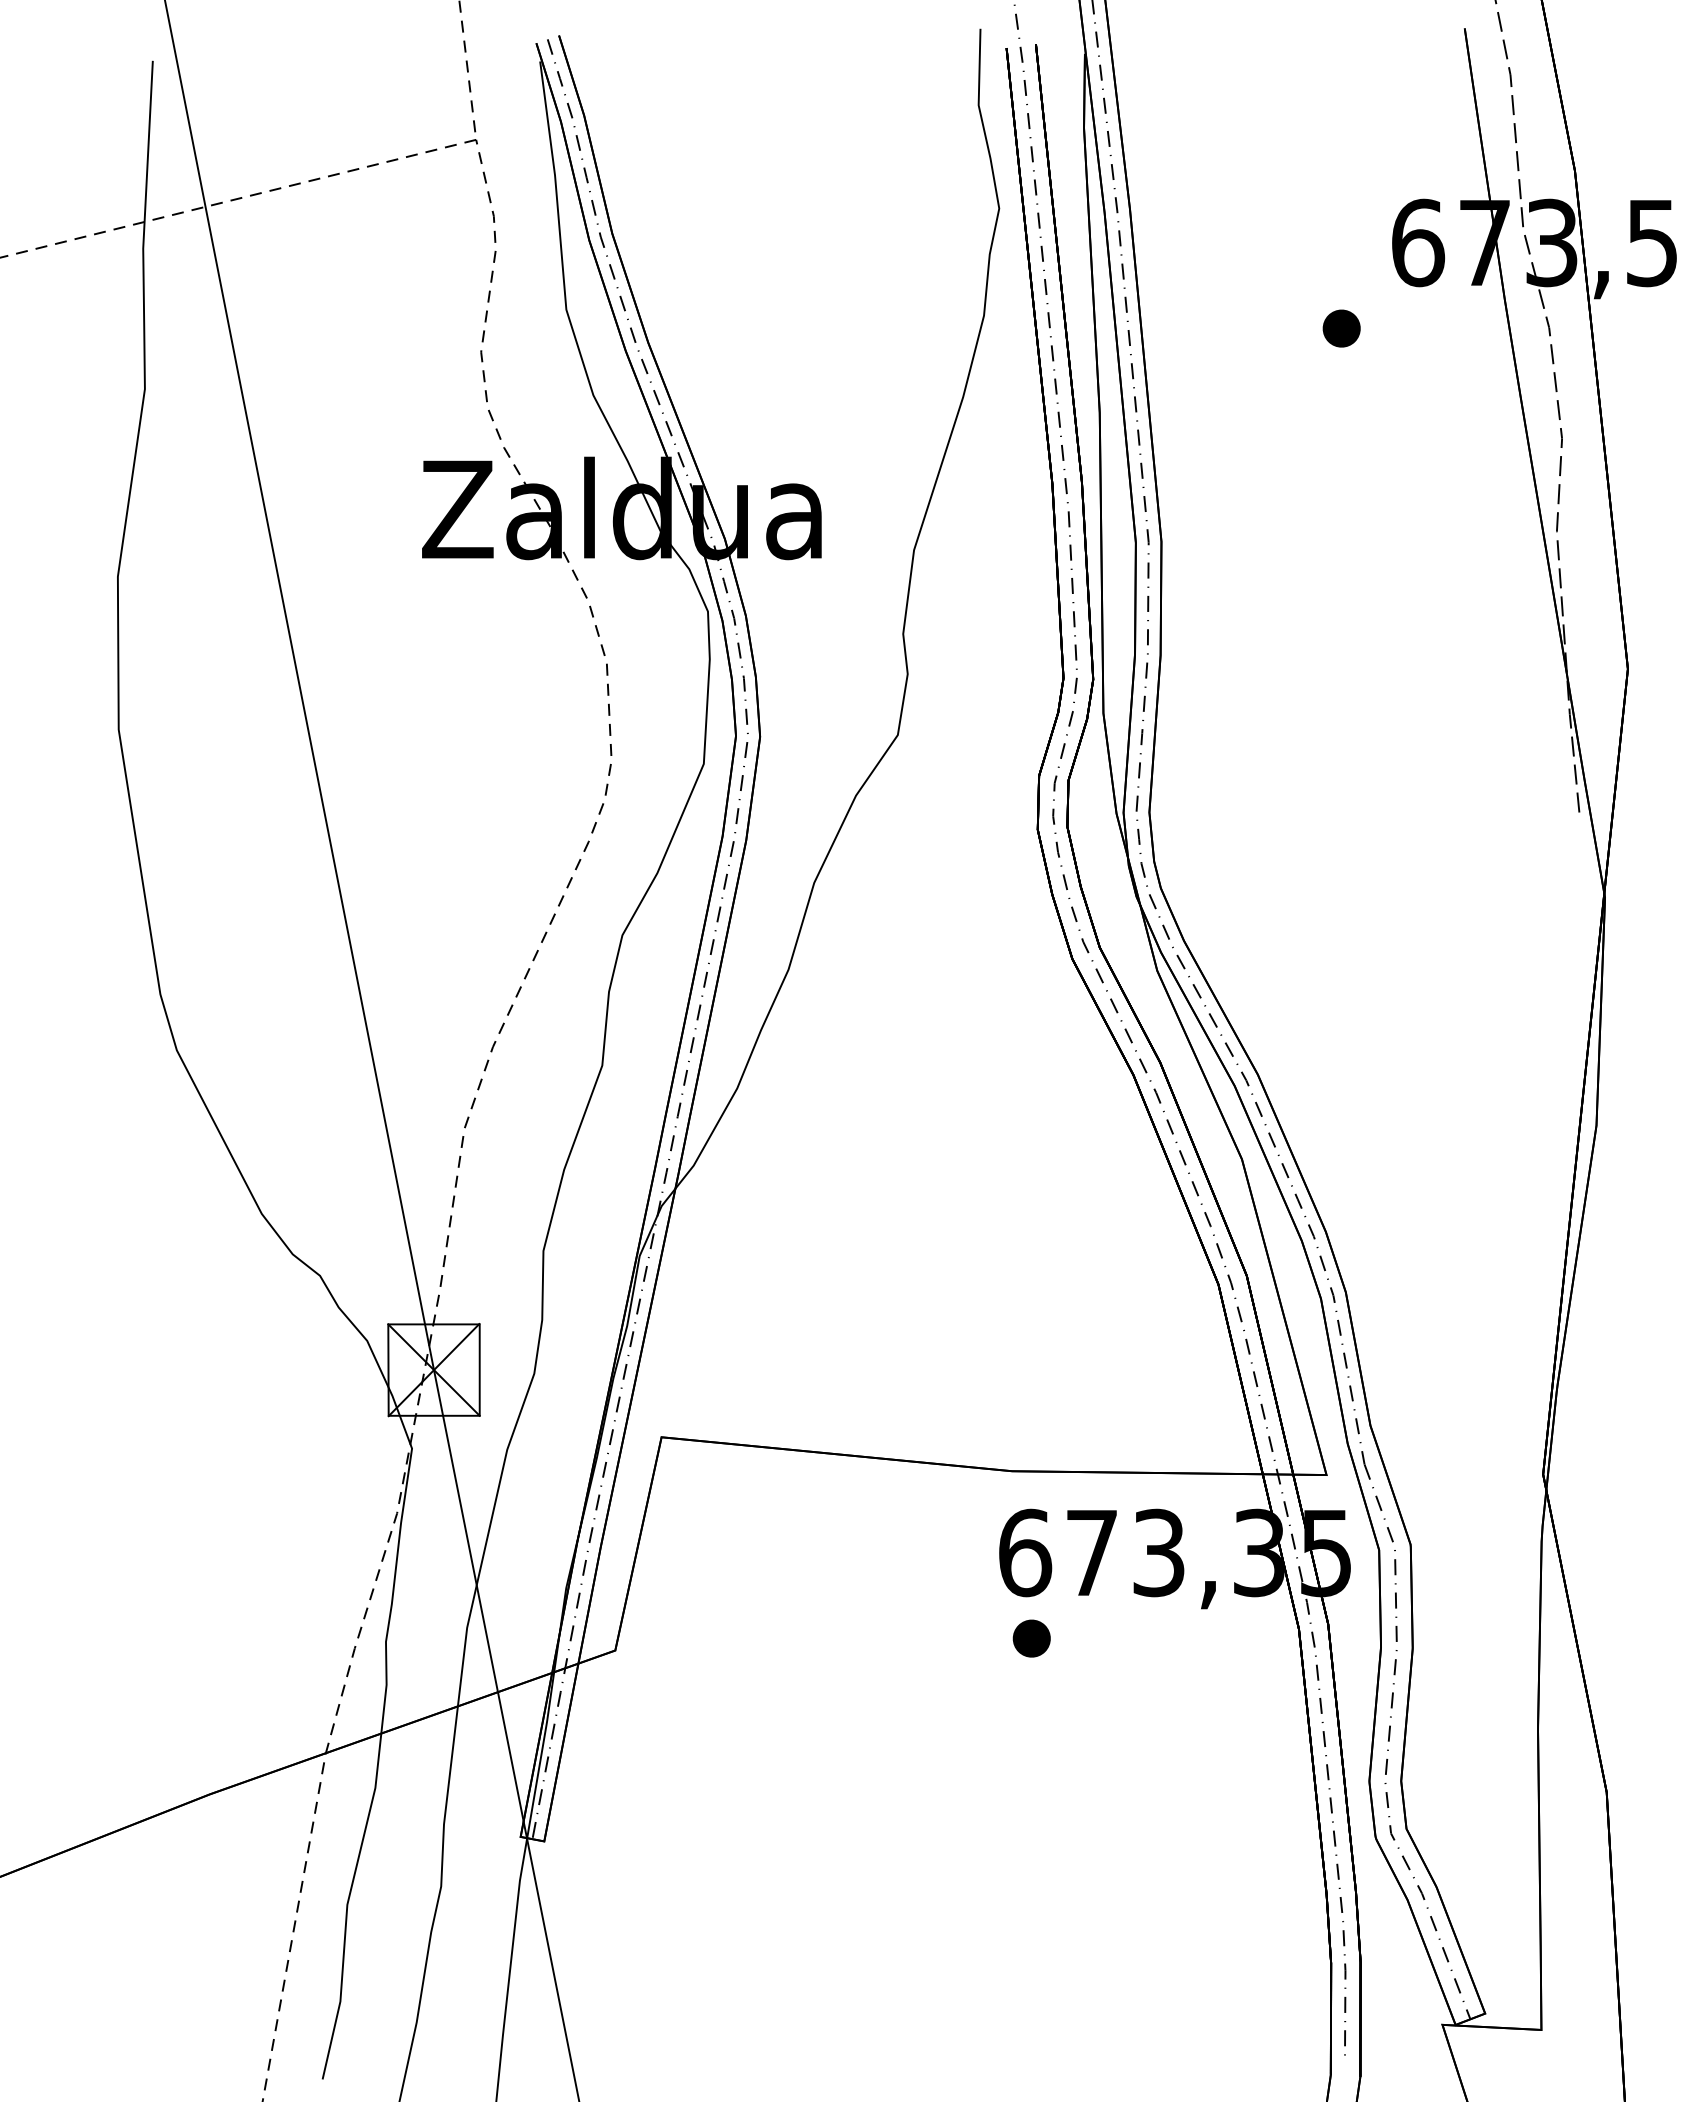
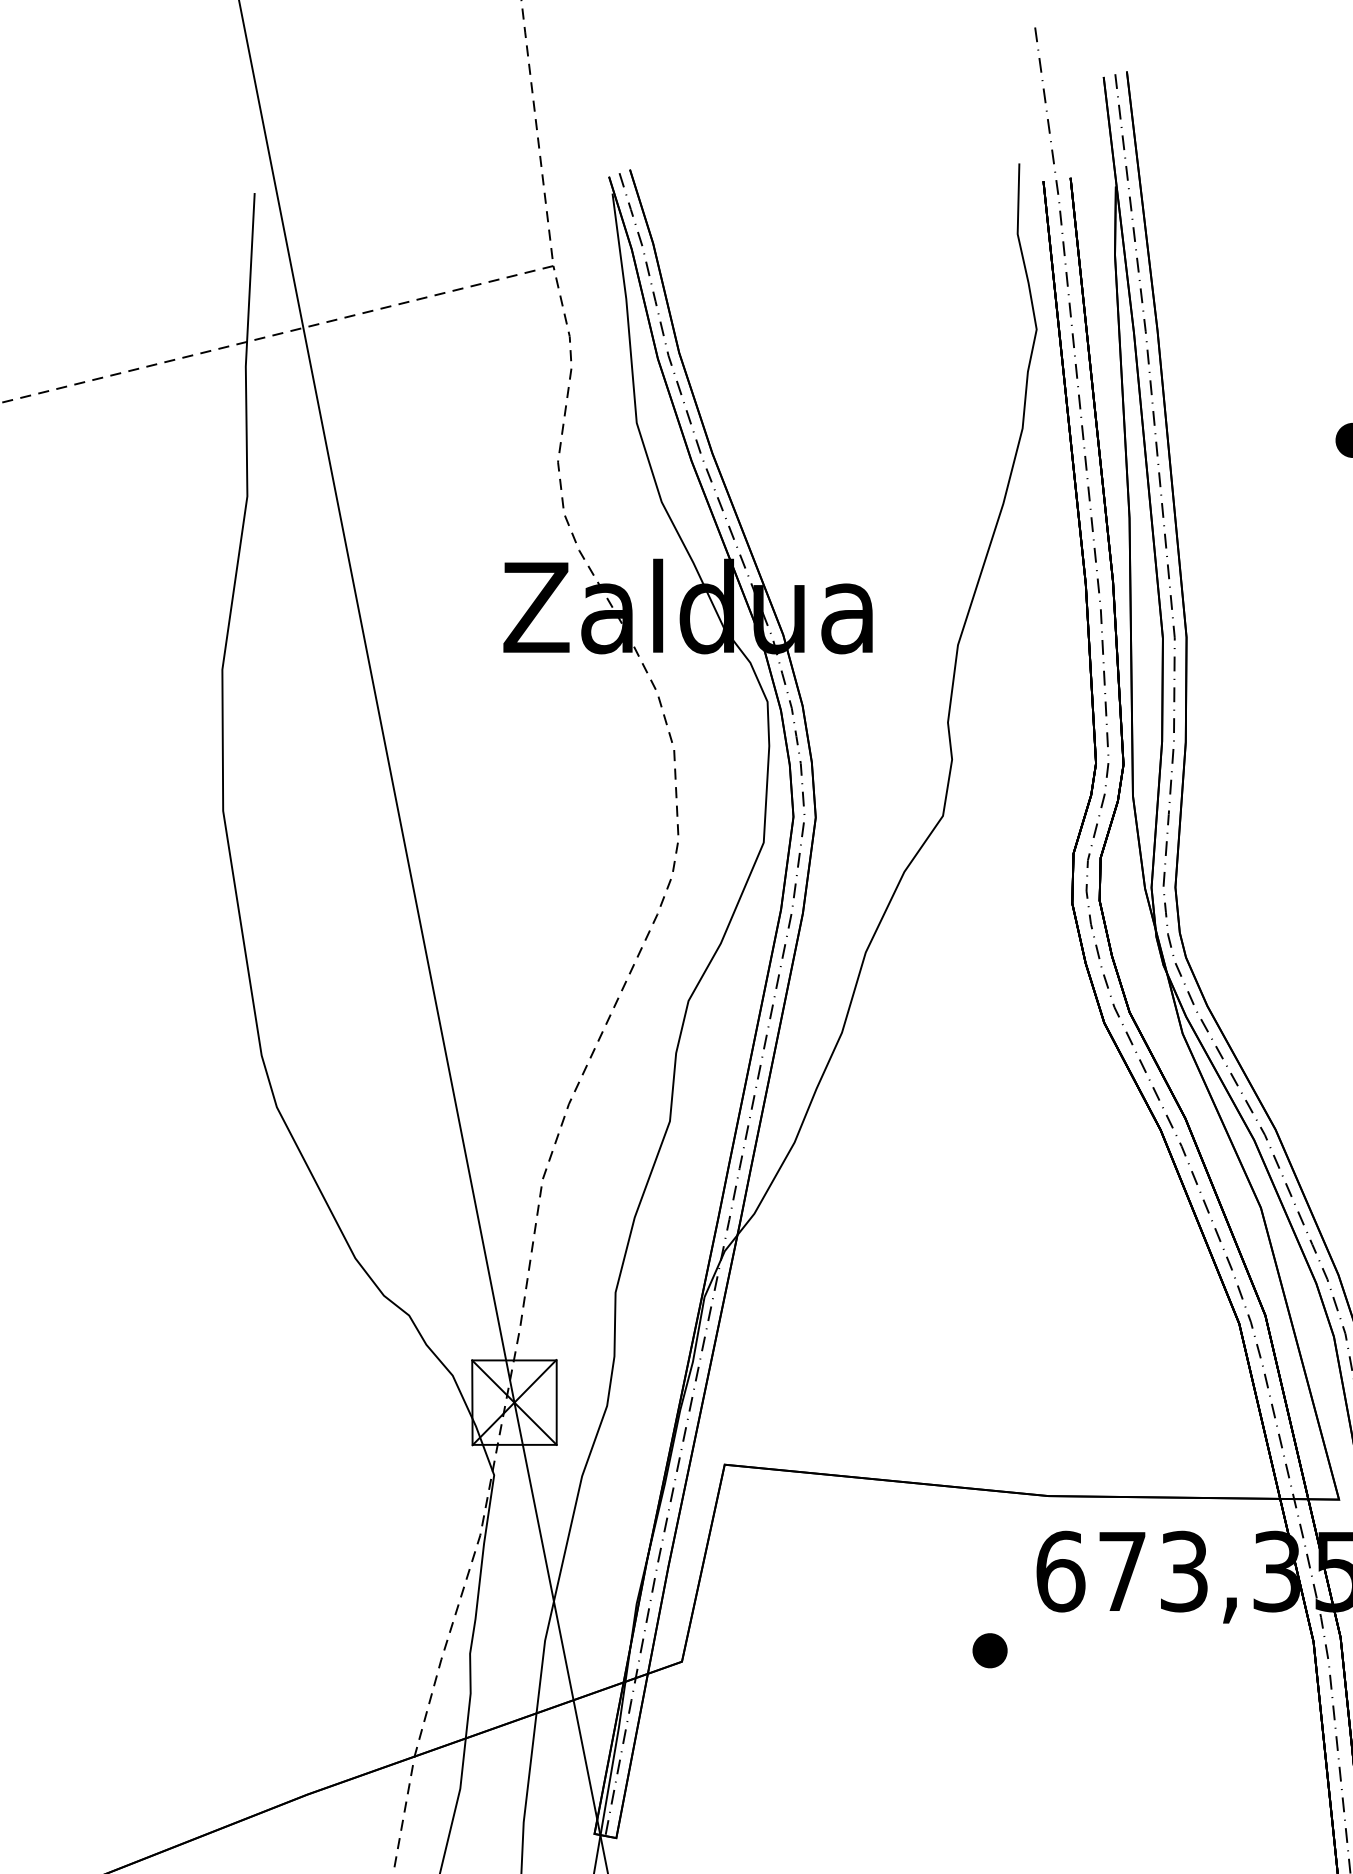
part: (1031, 1638) -> (989, 1650), moved

